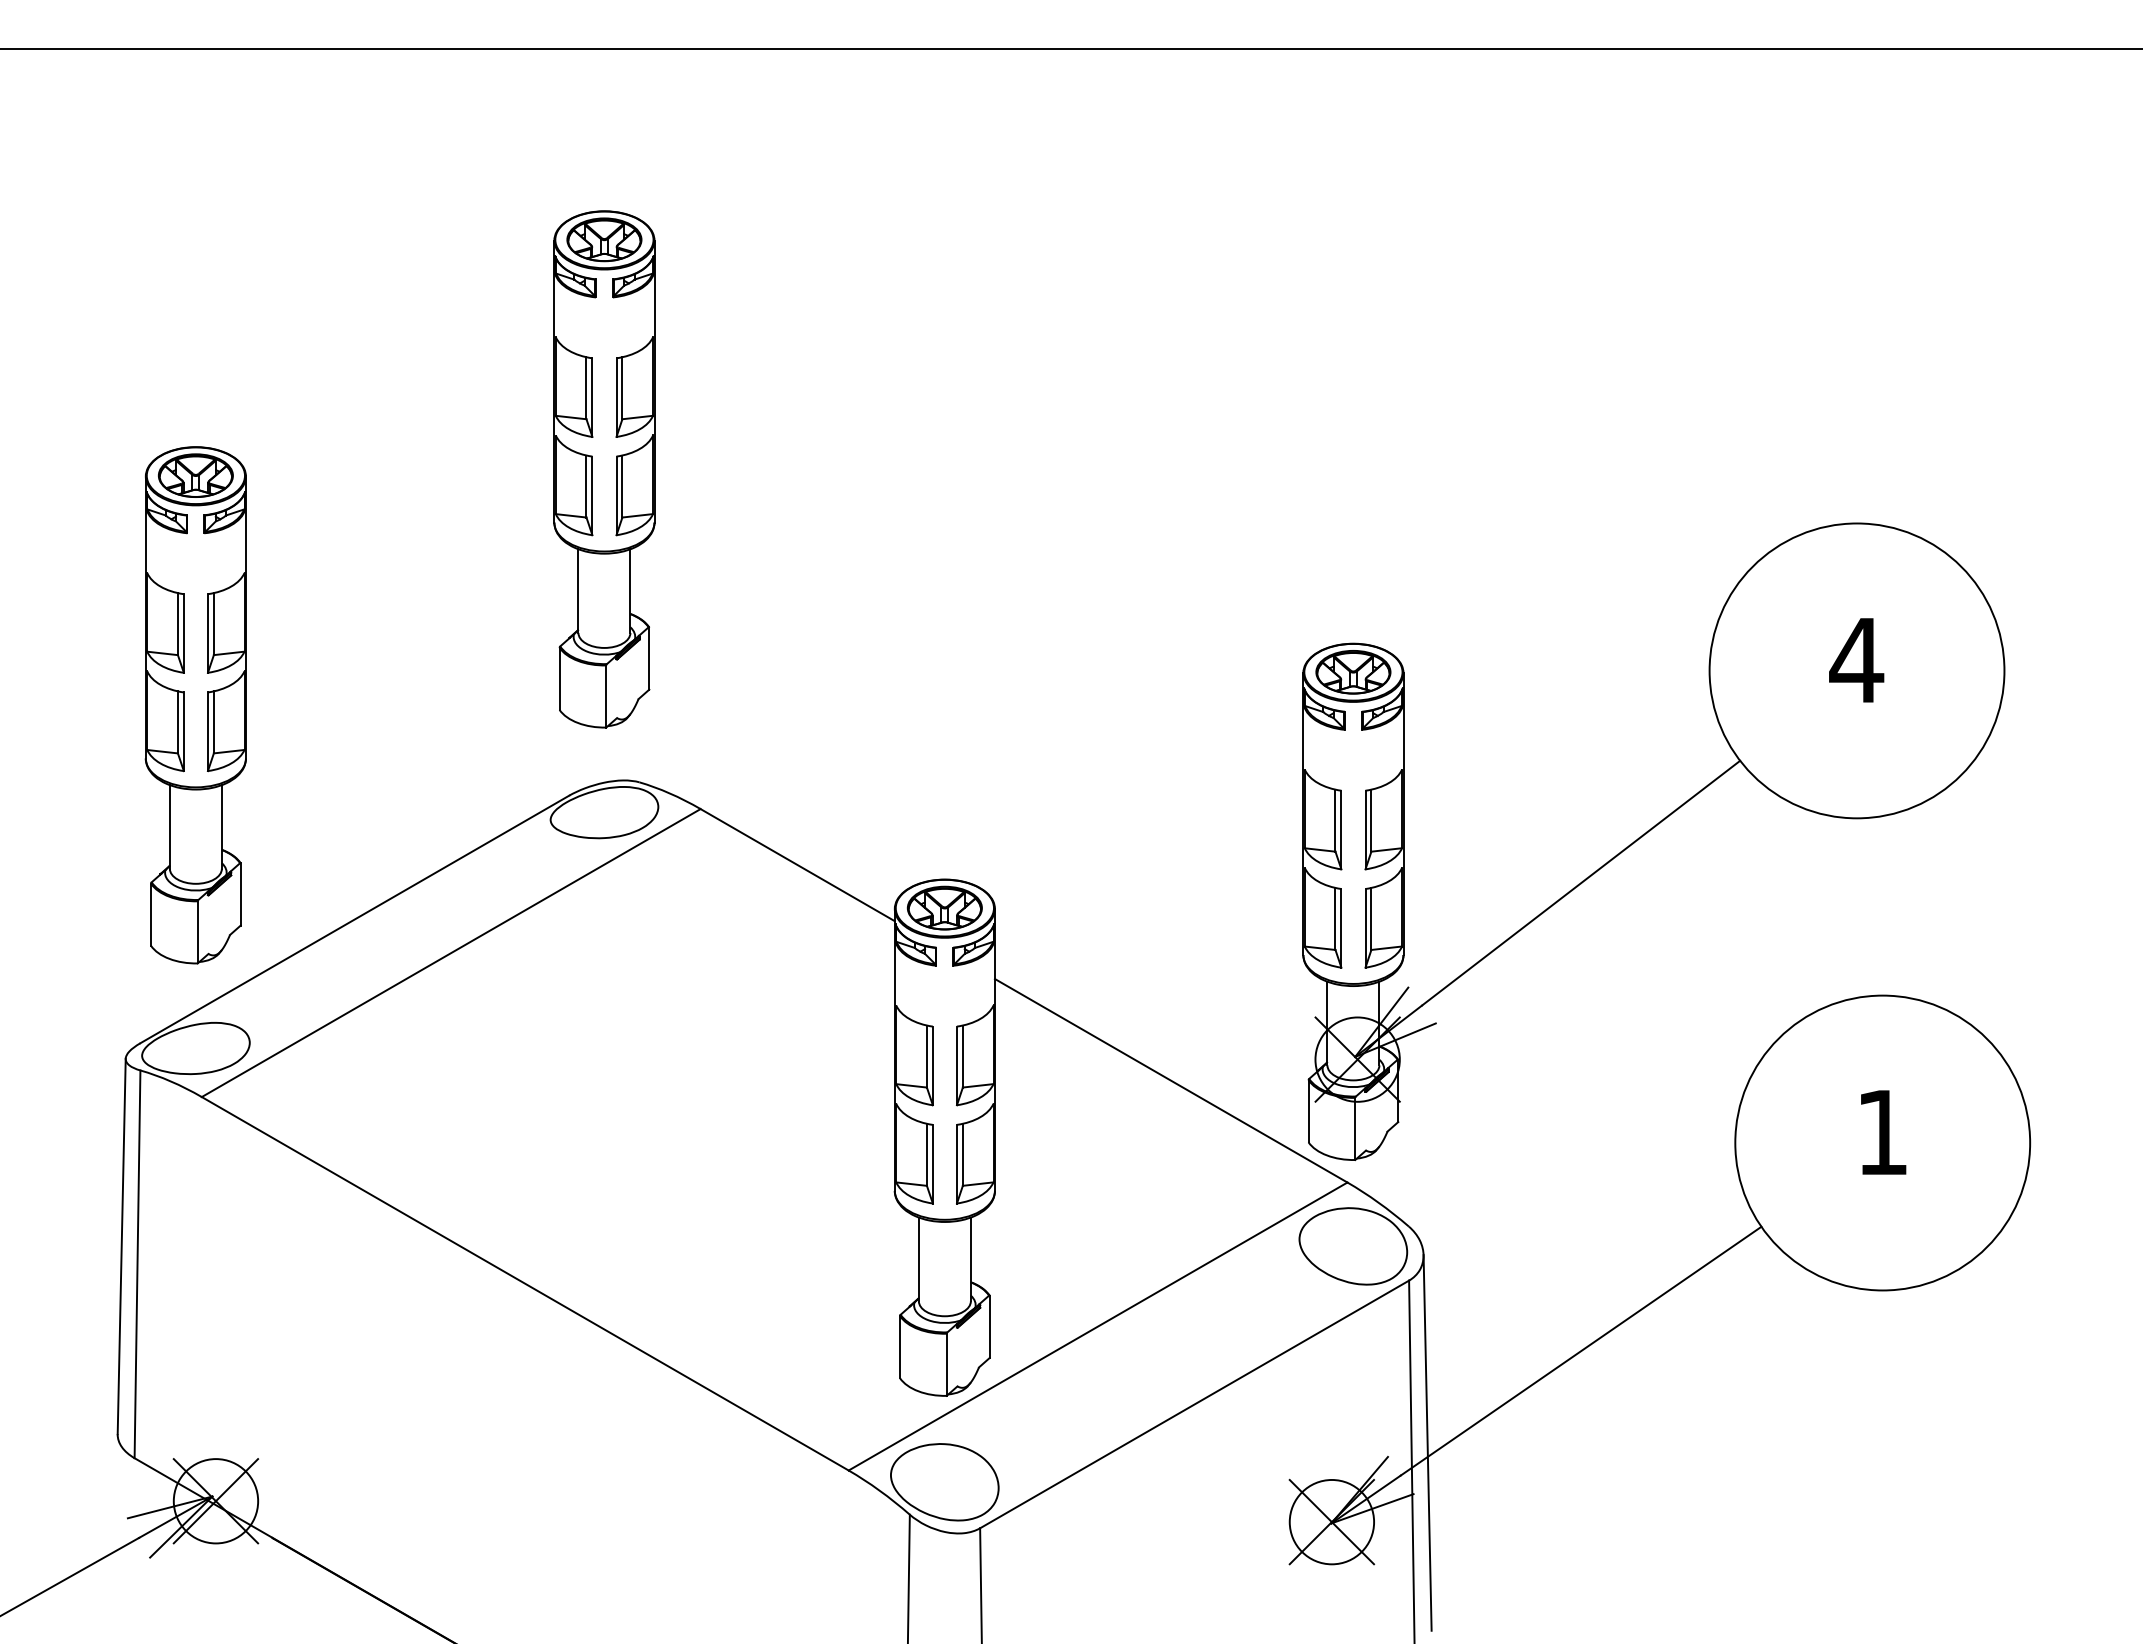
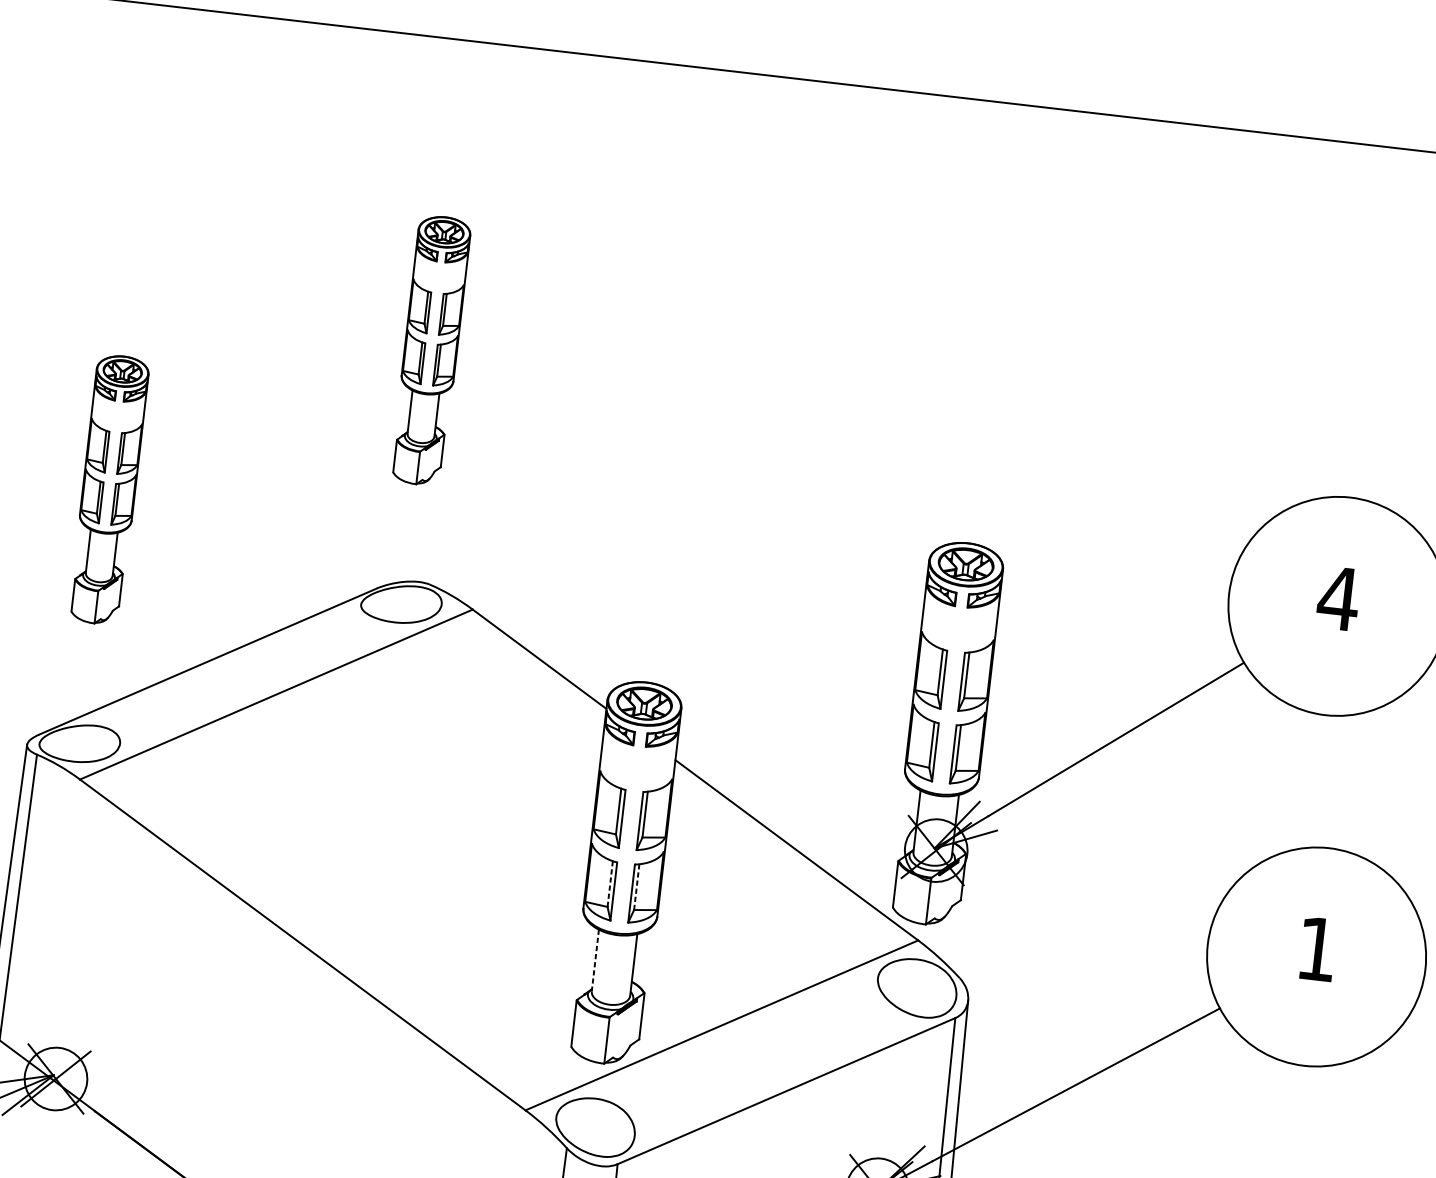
part: (604, 469) -> (430, 350), size x0.7
part: (195, 705) -> (108, 490), size x0.7
line: (926, 1155) -> (609, 884), solid -> dashed
line: (962, 1155) -> (636, 887), solid -> dashed
line: (918, 1259) -> (595, 960), solid -> dashed

